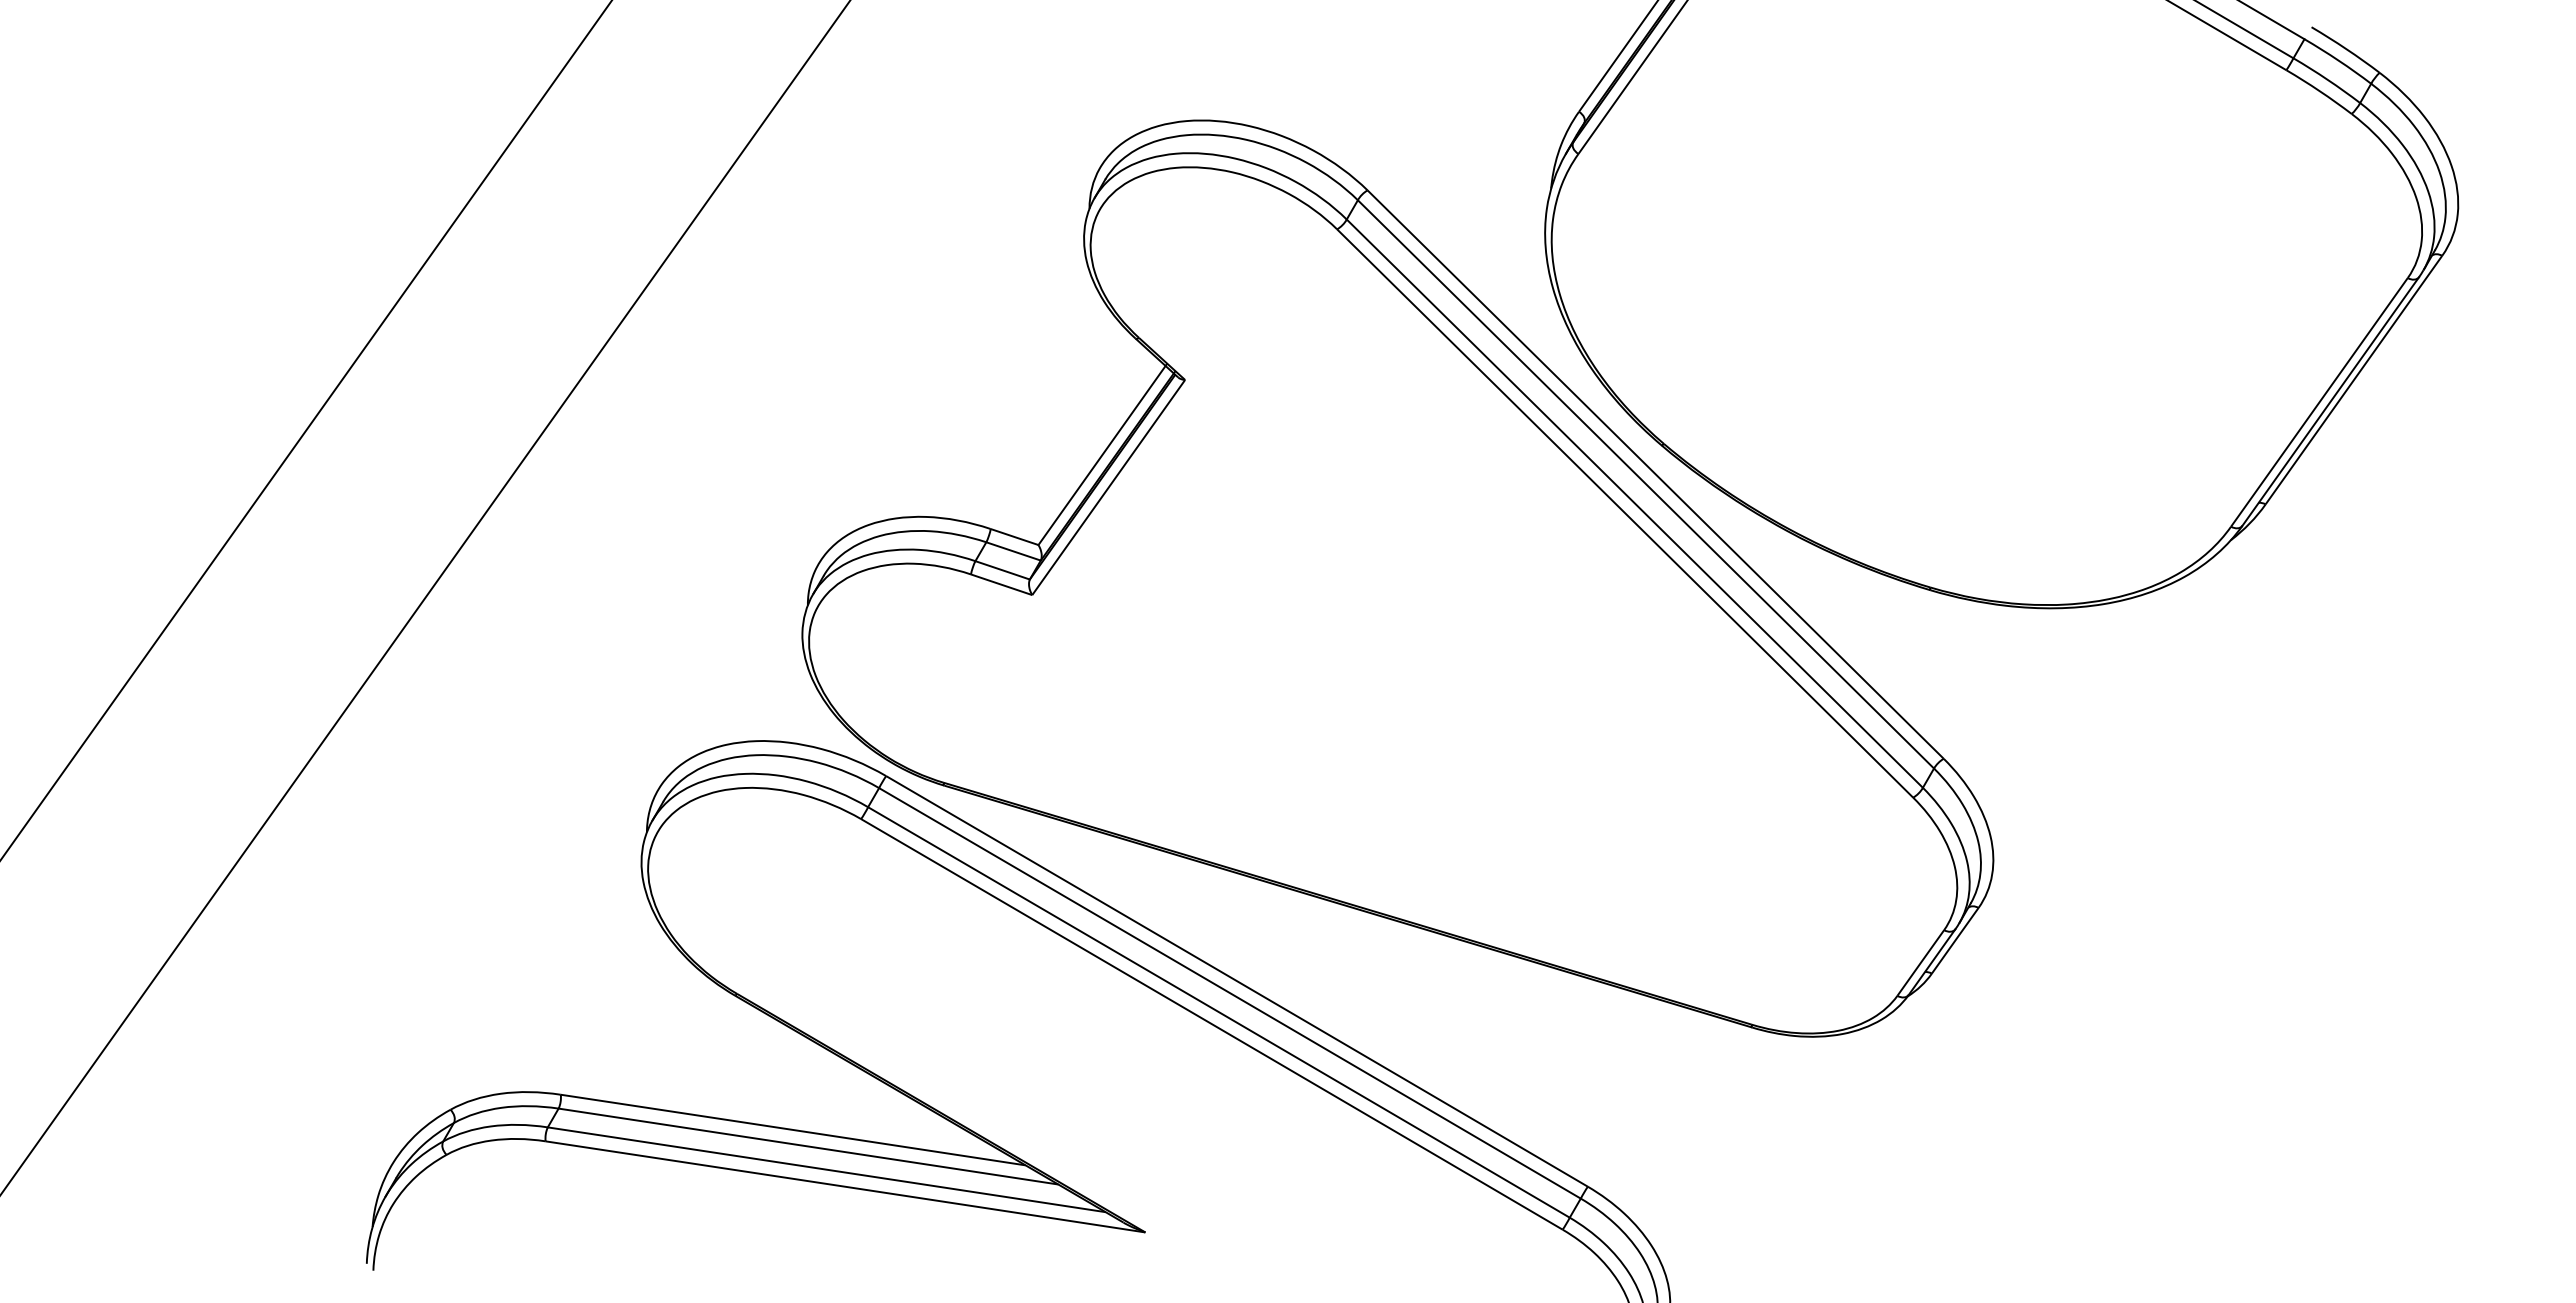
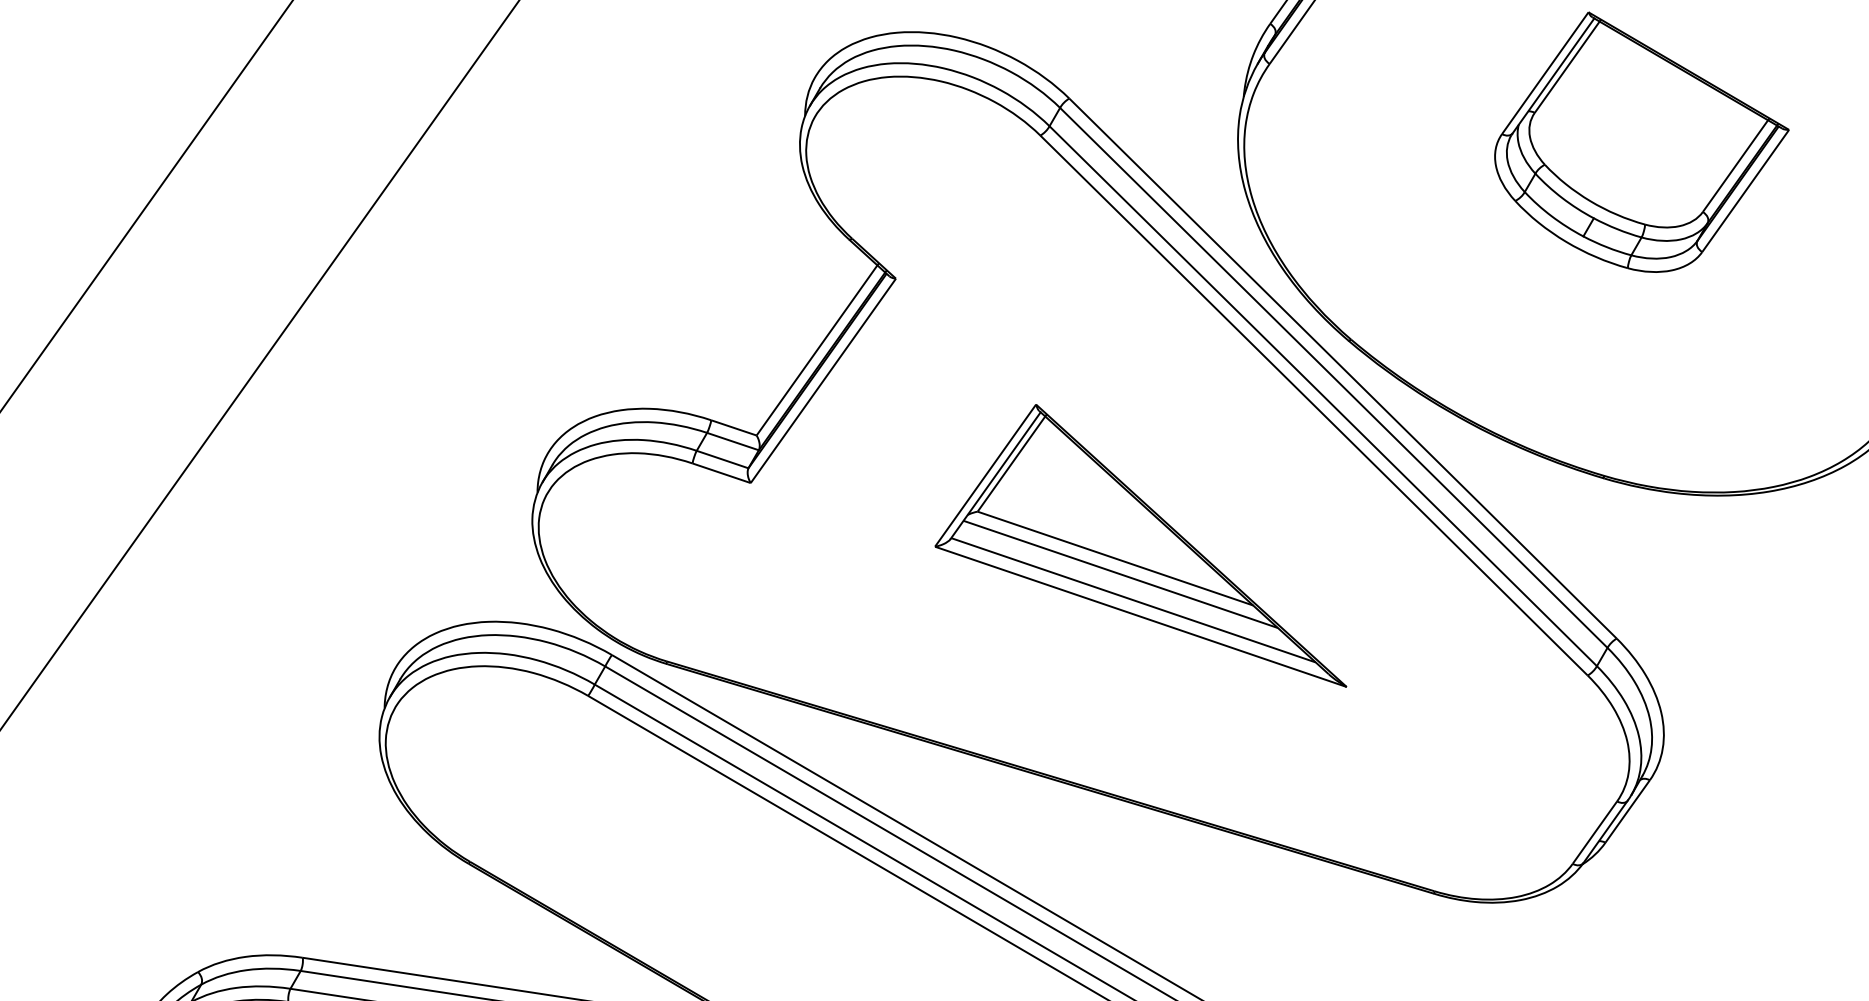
part: (1969, 235) -> (1641, 141), added
part: (1442, 661) -> (1140, 546), added

